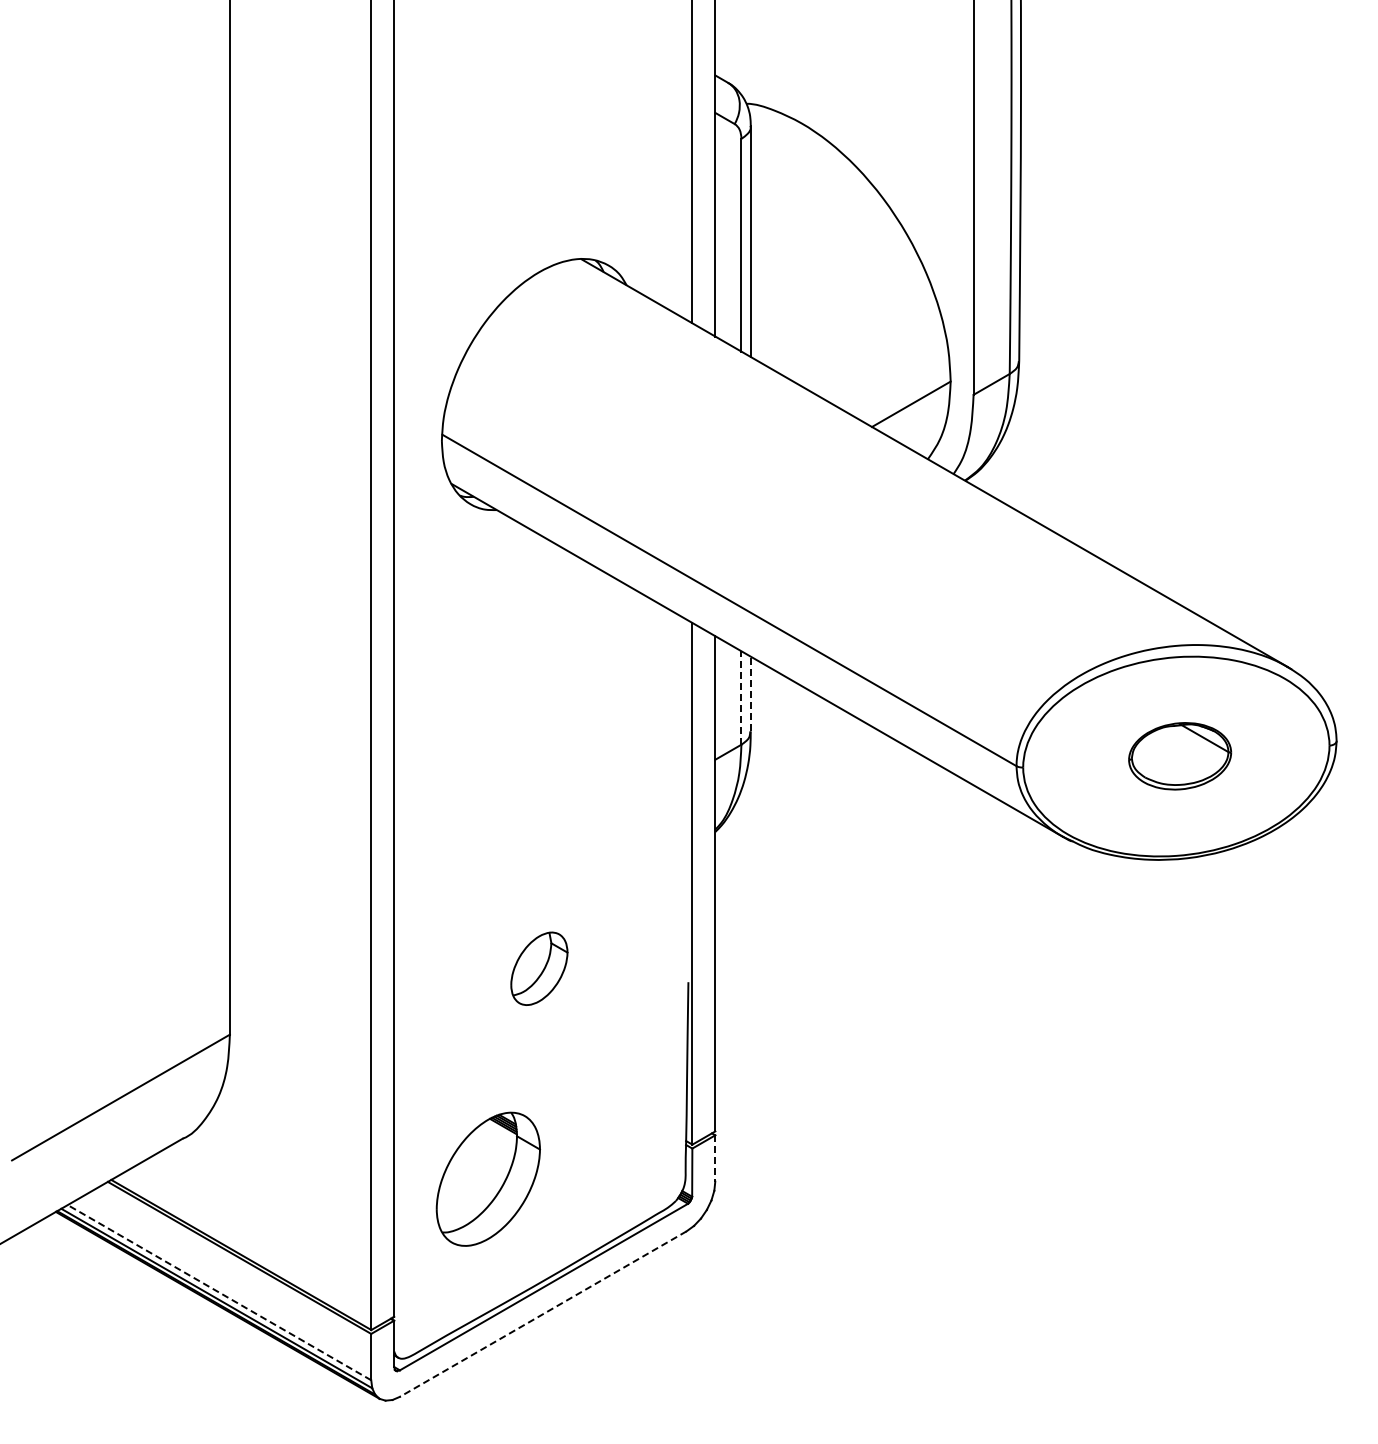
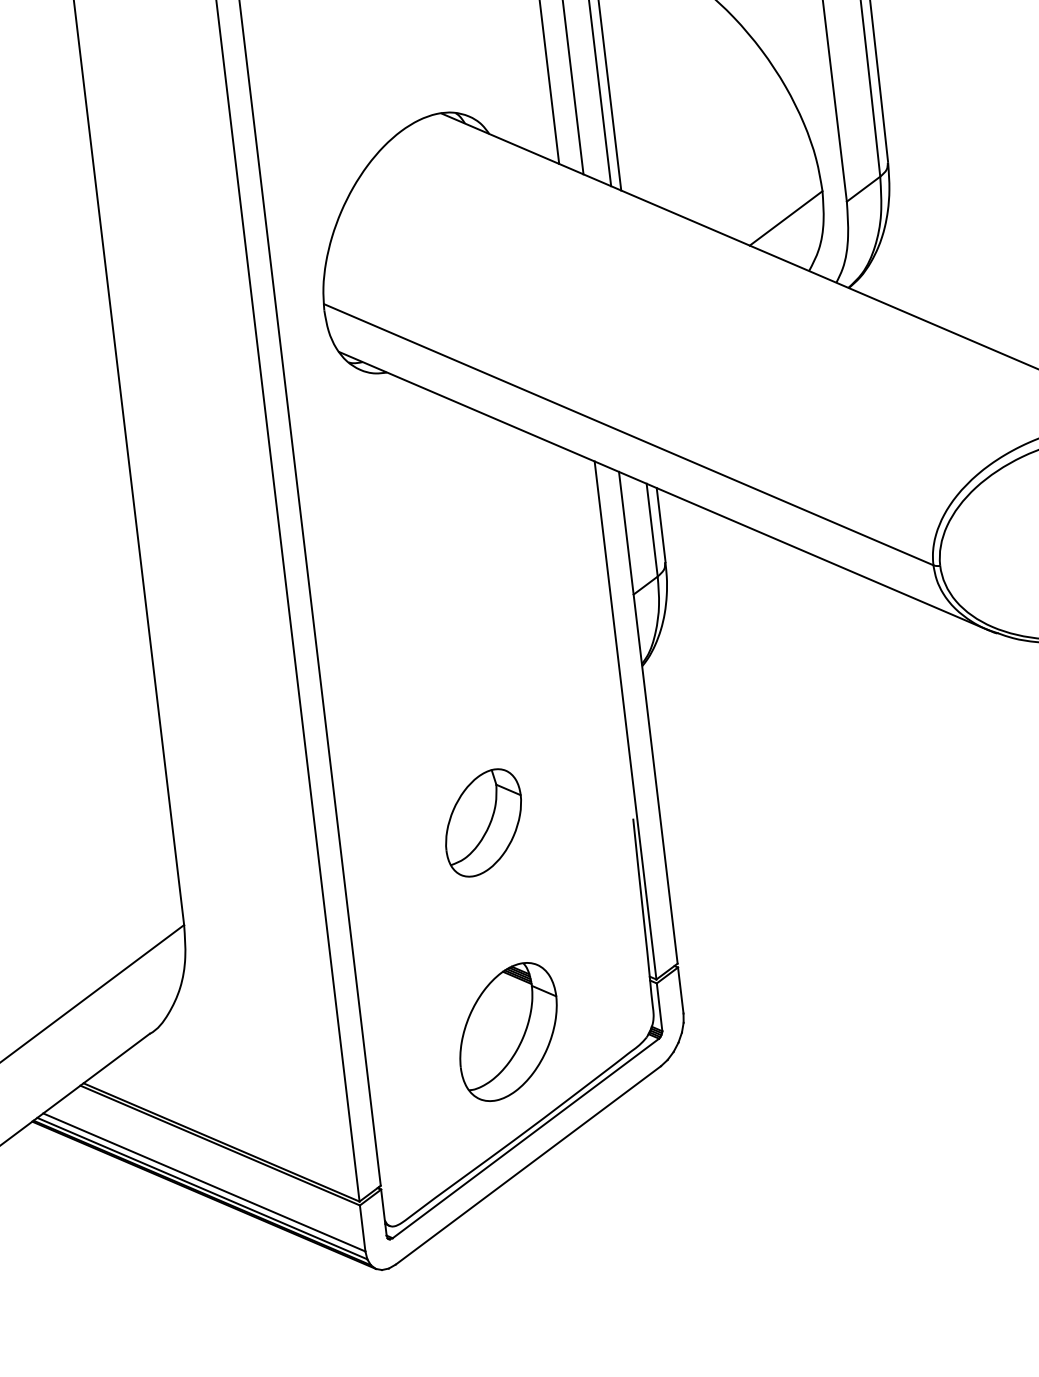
line: (750, 693) -> (660, 524), dashed -> solid
line: (741, 697) -> (652, 529), dashed -> solid
part: (539, 968) -> (483, 822), size x1.43
line: (715, 1158) -> (680, 990), dashed -> solid
part: (487, 1178) -> (507, 1031), moved
line: (219, 1292) -> (204, 1182), dashed -> solid
line: (543, 1314) -> (528, 1165), dashed -> solid

